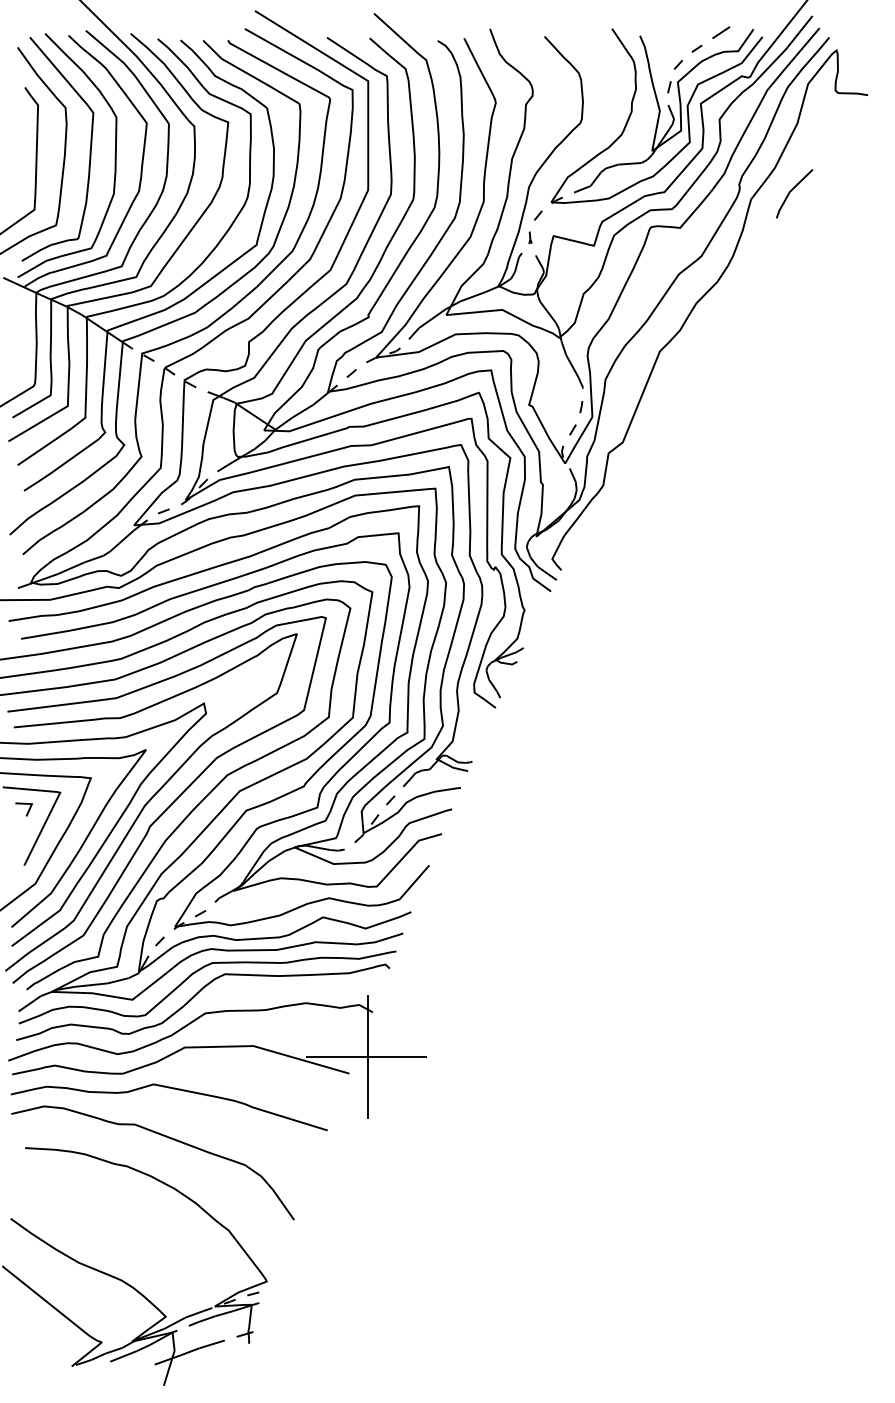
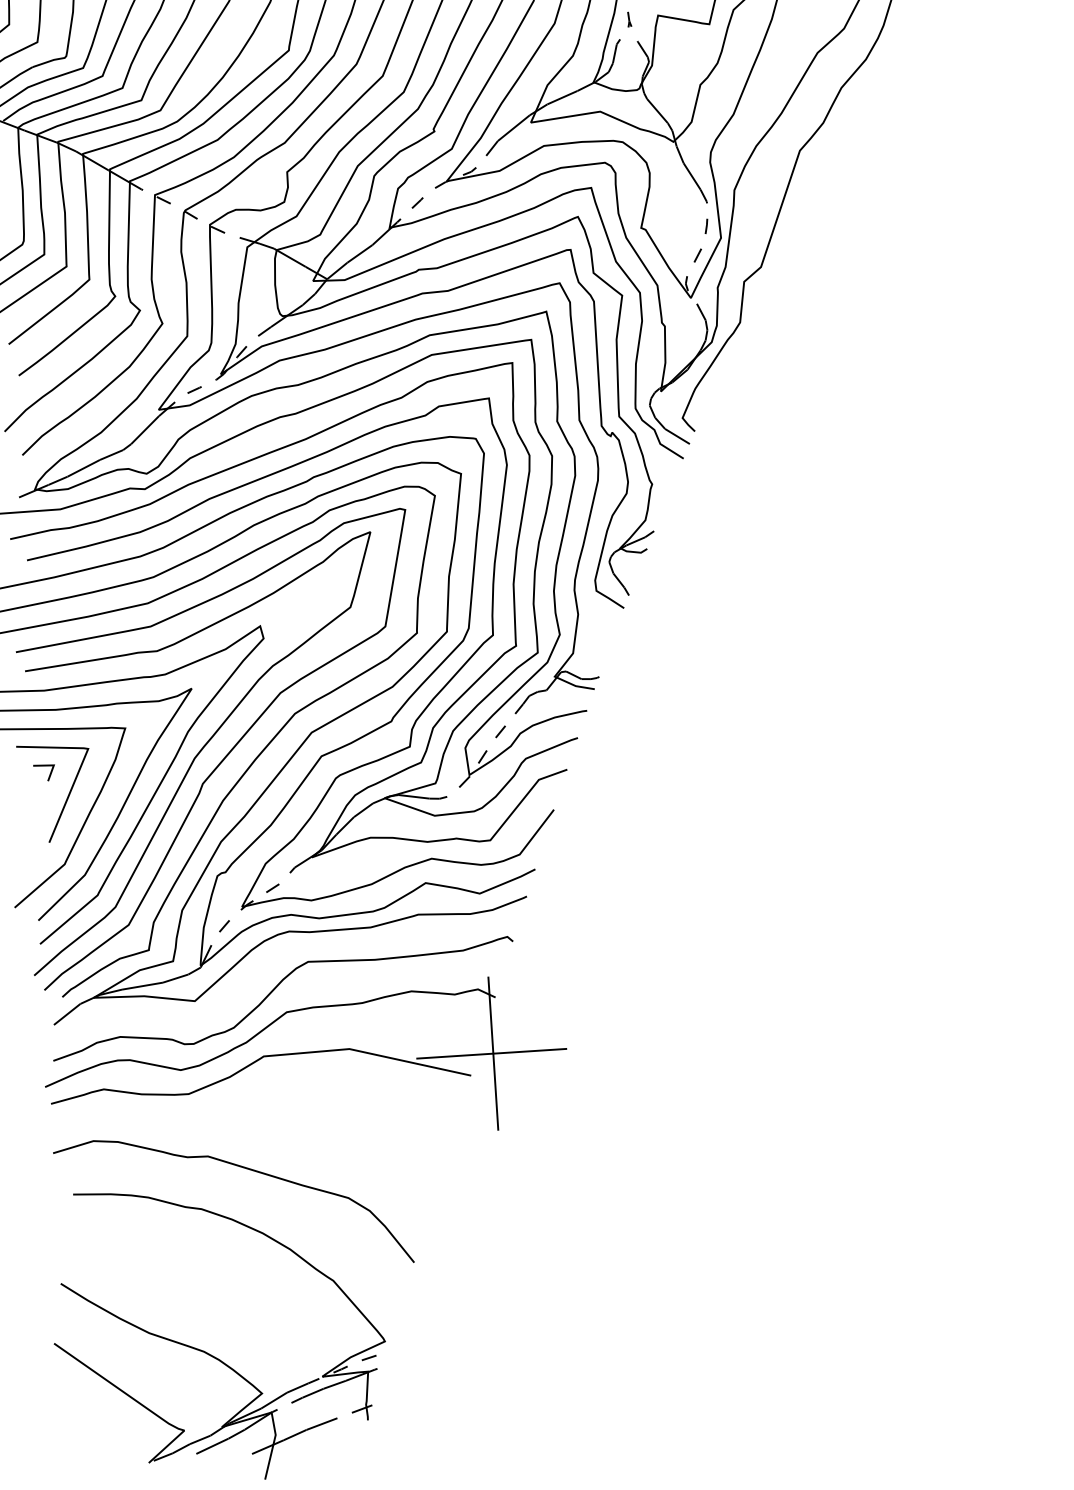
curve: (198, 971) -> (274, 960), removed
curve: (172, 1089) -> (252, 1109), removed

